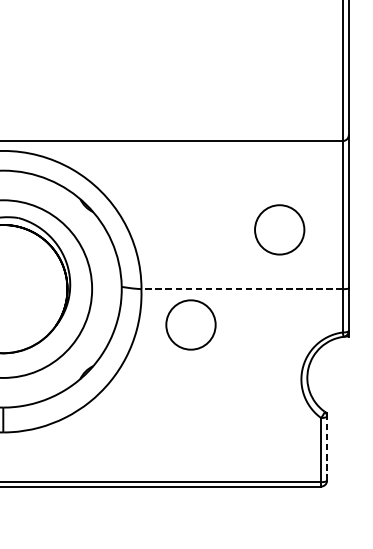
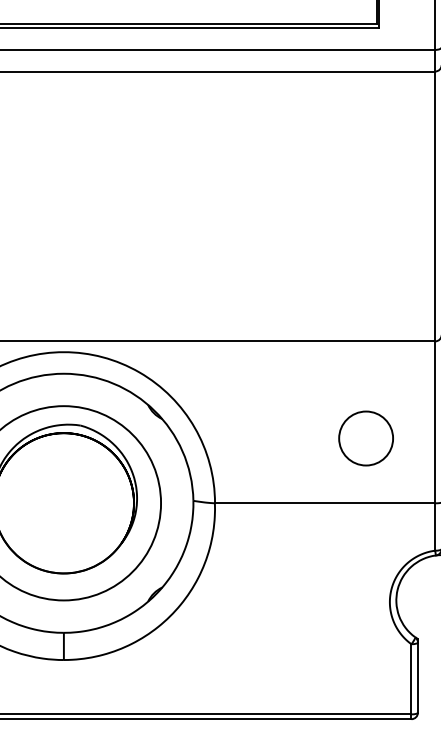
line: (241, 289) -> (324, 503), dashed -> solid
circle: (190, 324) -> (268, 542), removed
line: (326, 448) -> (417, 677), dashed -> solid

